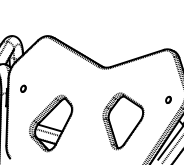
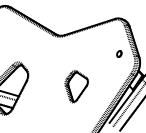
part: (168, 99) -> (119, 53), moved
part: (123, 121) -> (76, 86), size x0.6

